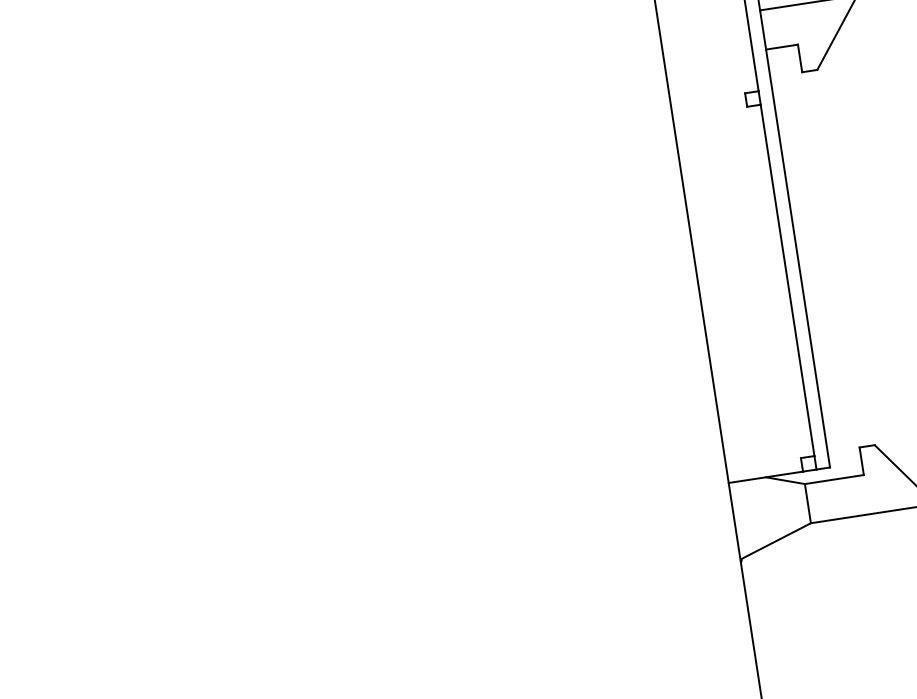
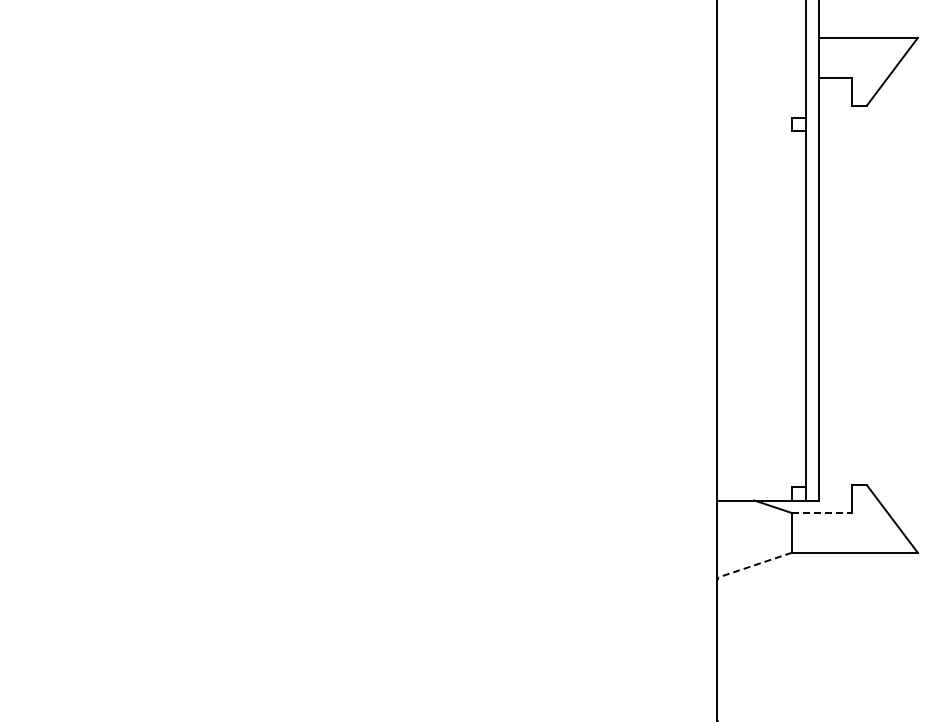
line: (834, 480) -> (821, 513), solid -> dashed
line: (776, 541) -> (755, 565), solid -> dashed

